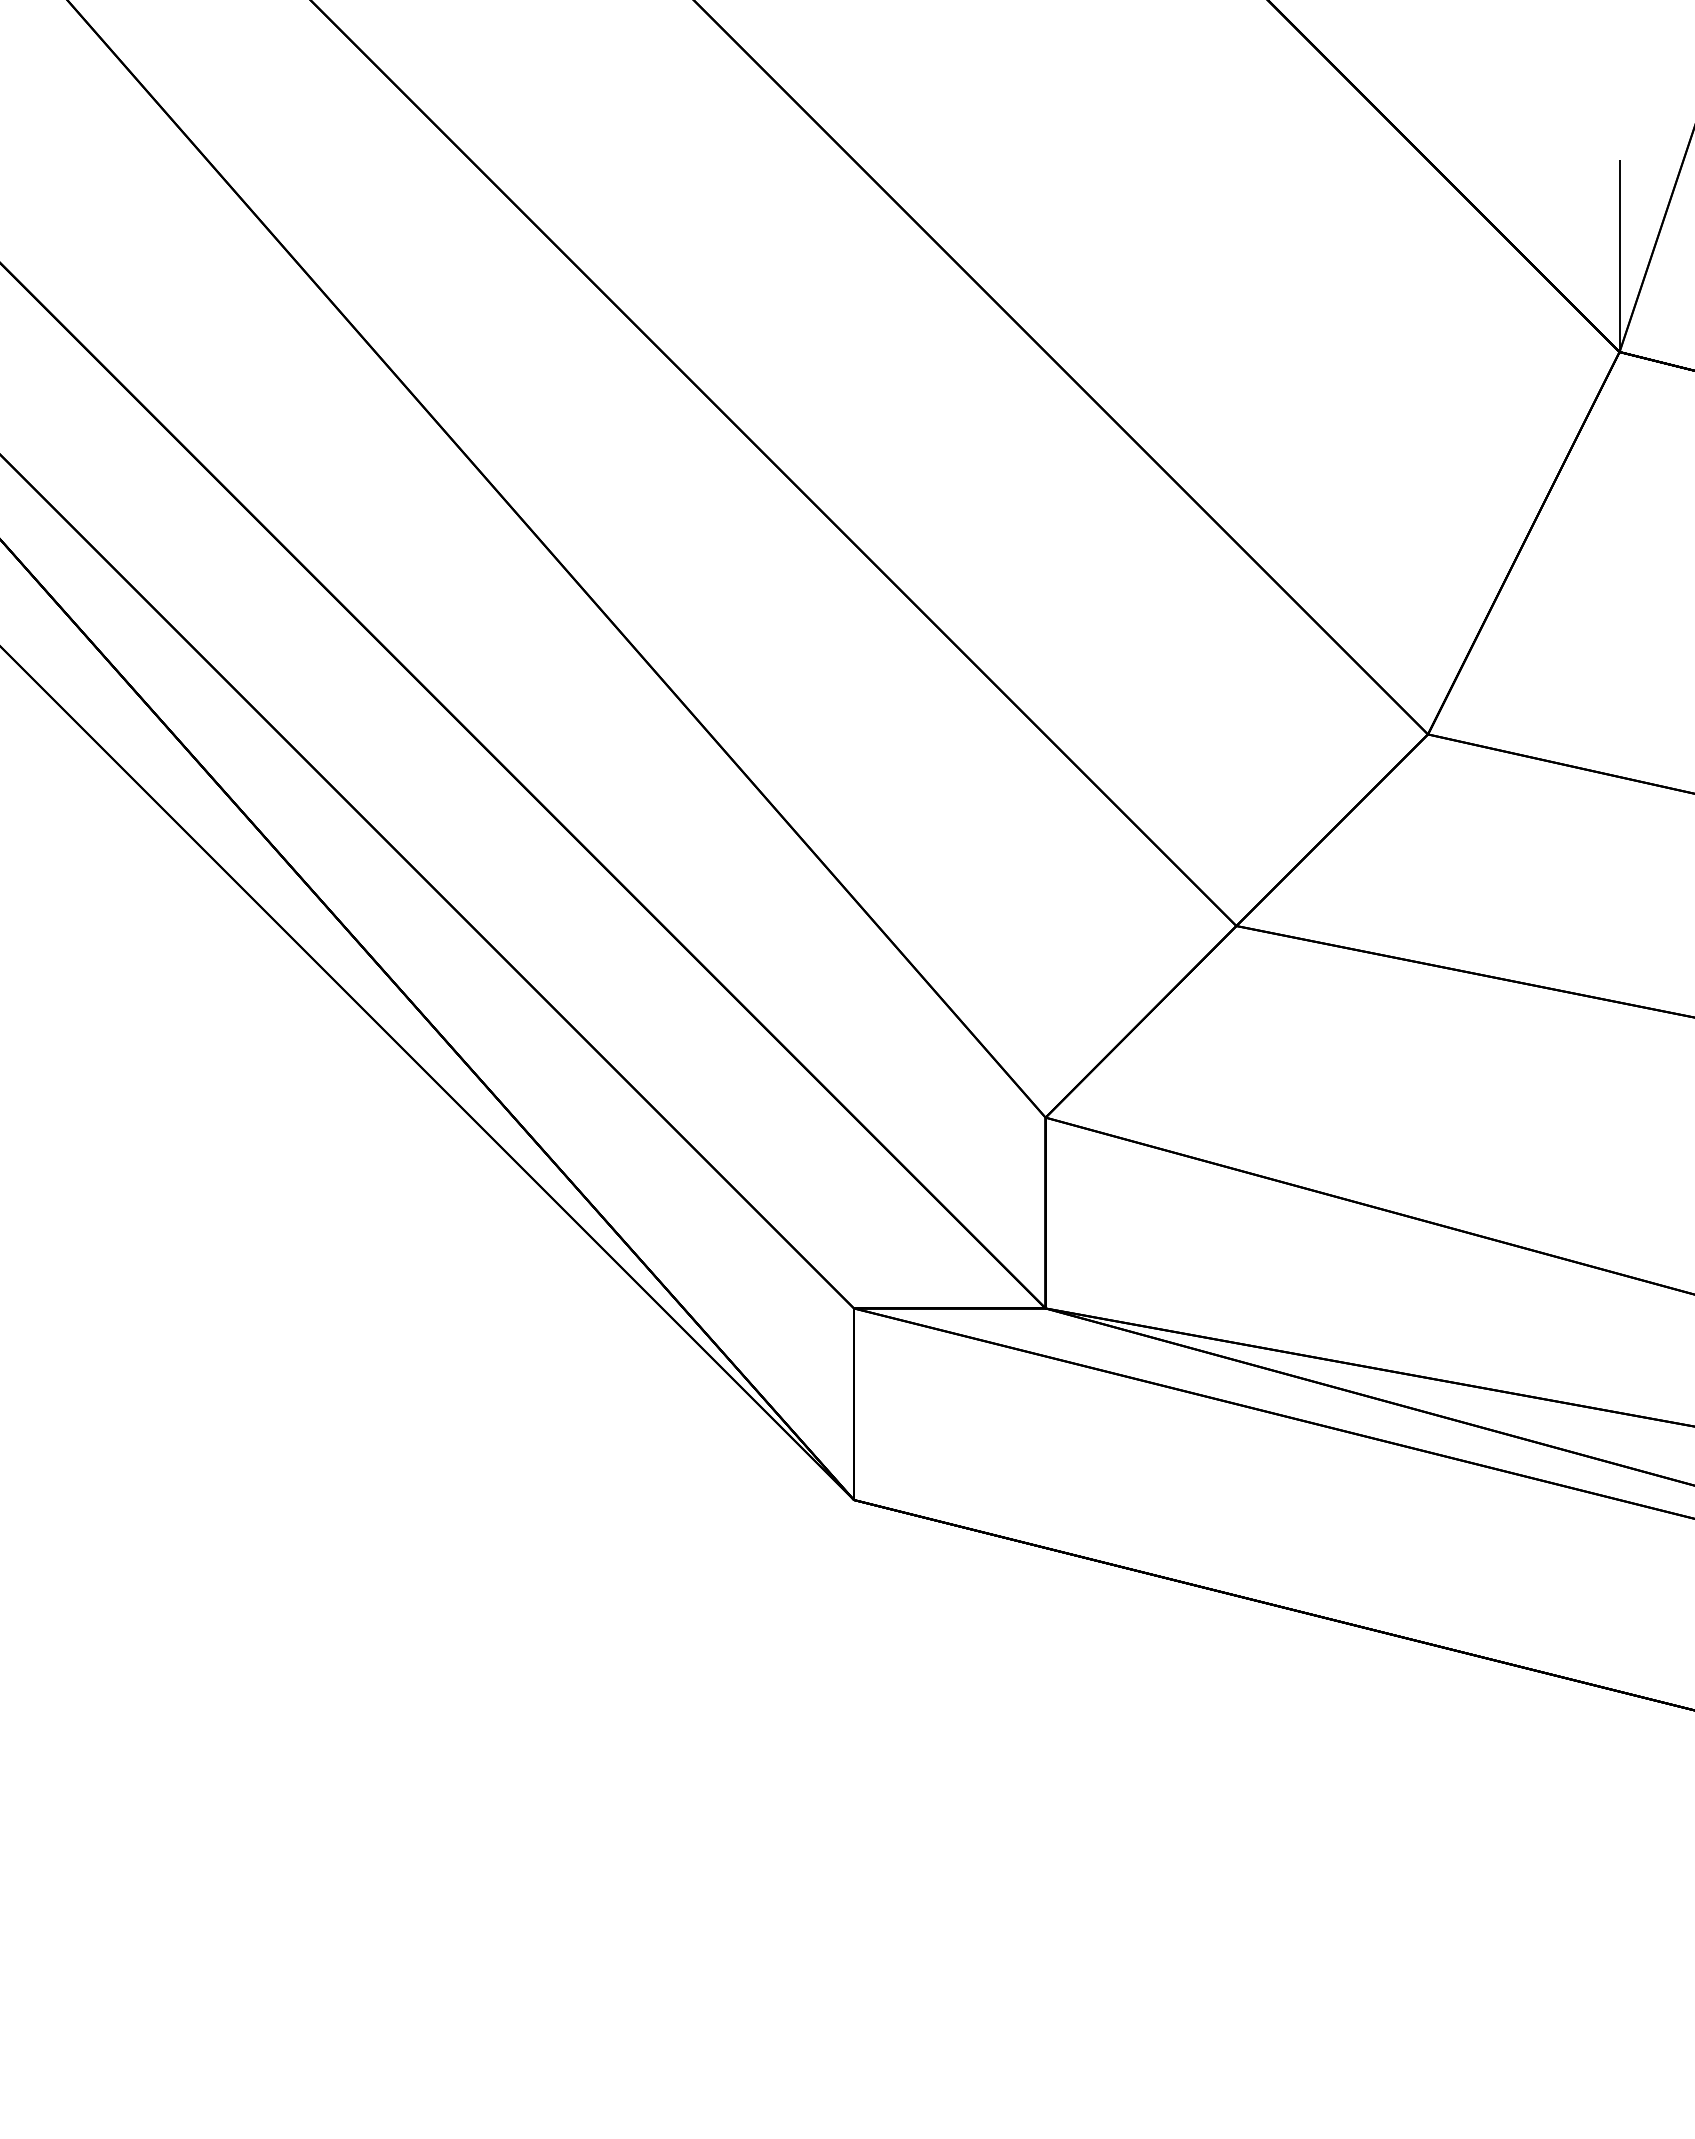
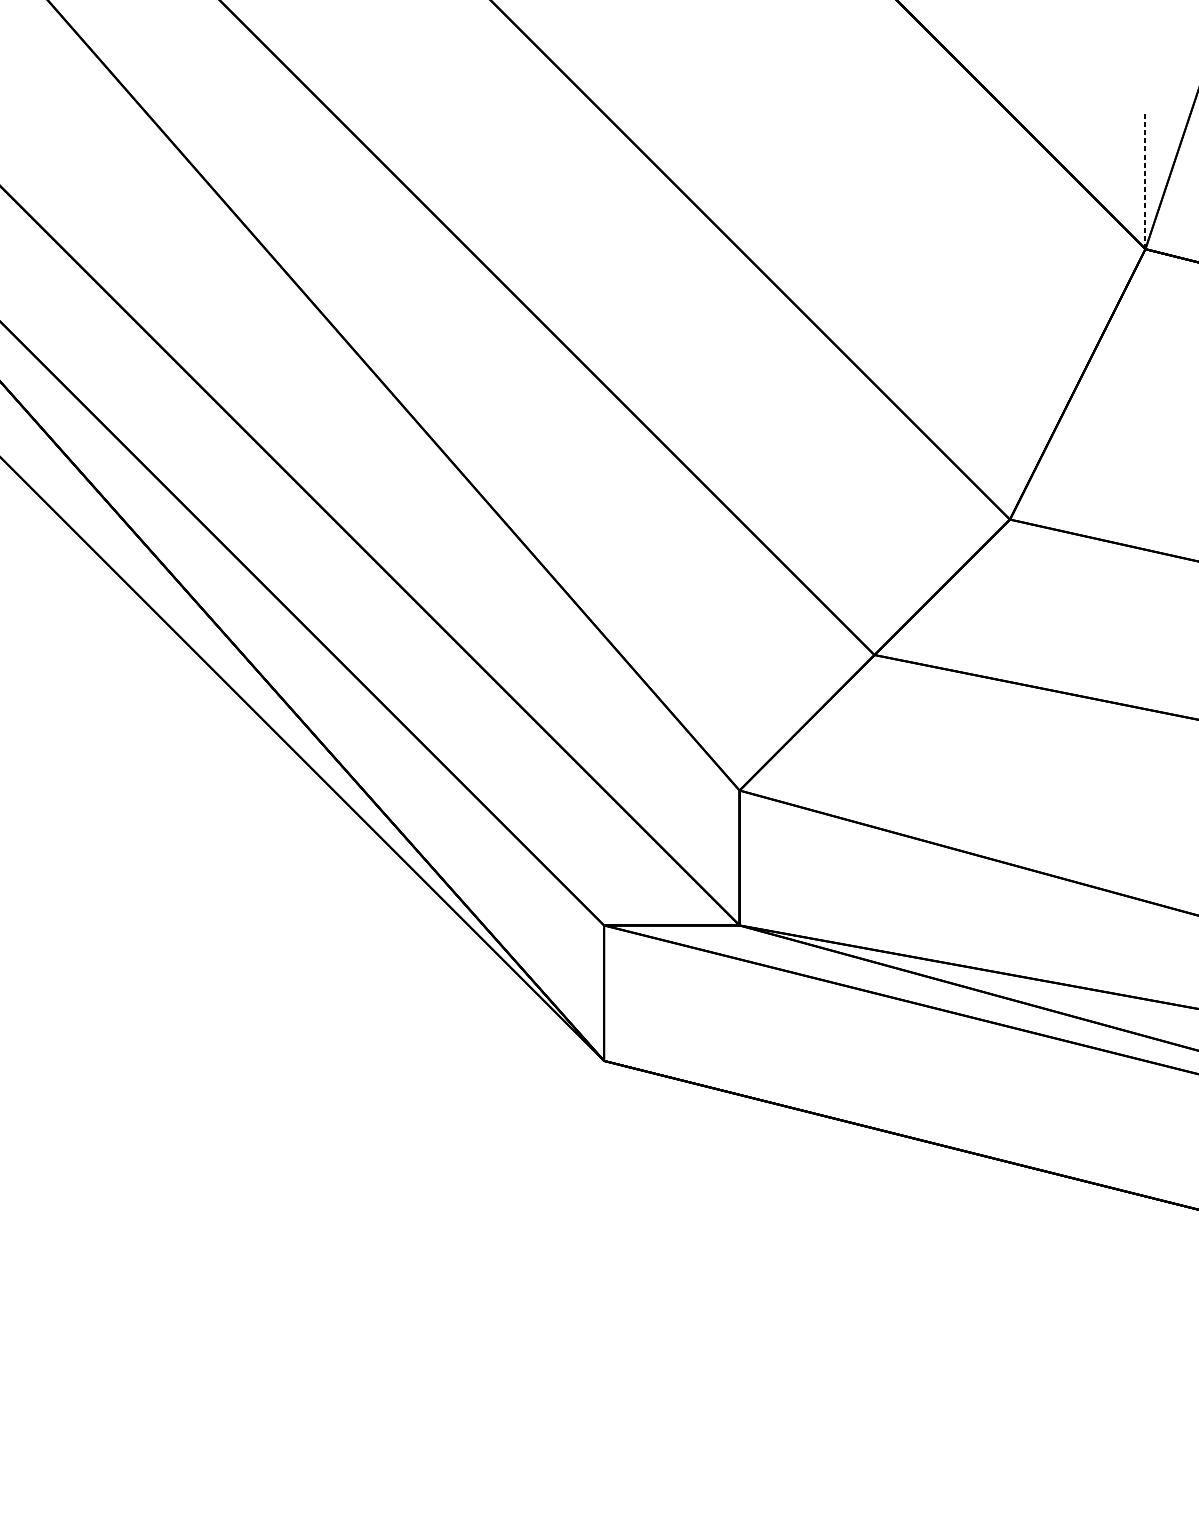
line: (1619, 256) -> (1145, 181), solid -> dashed

